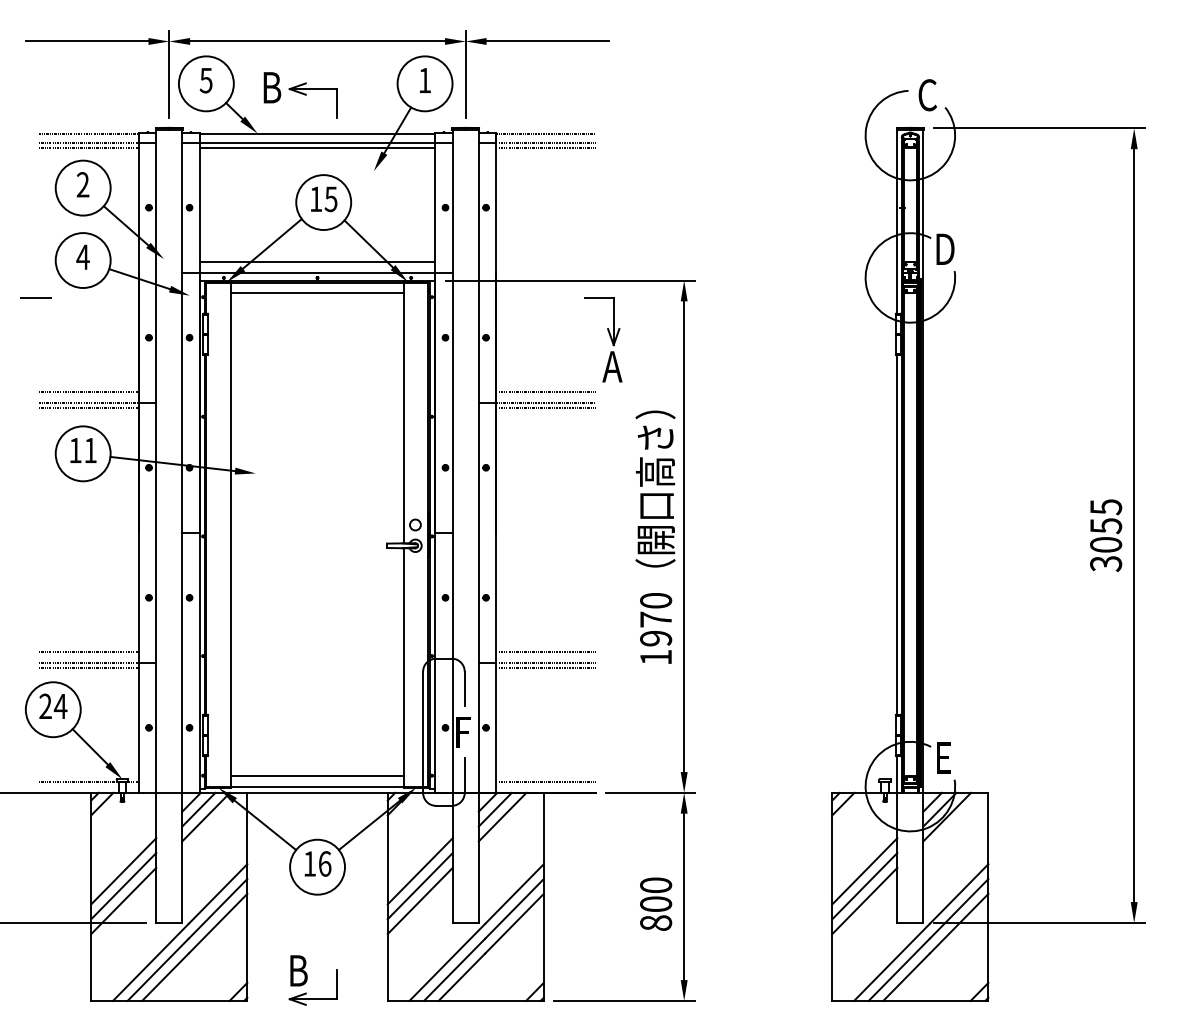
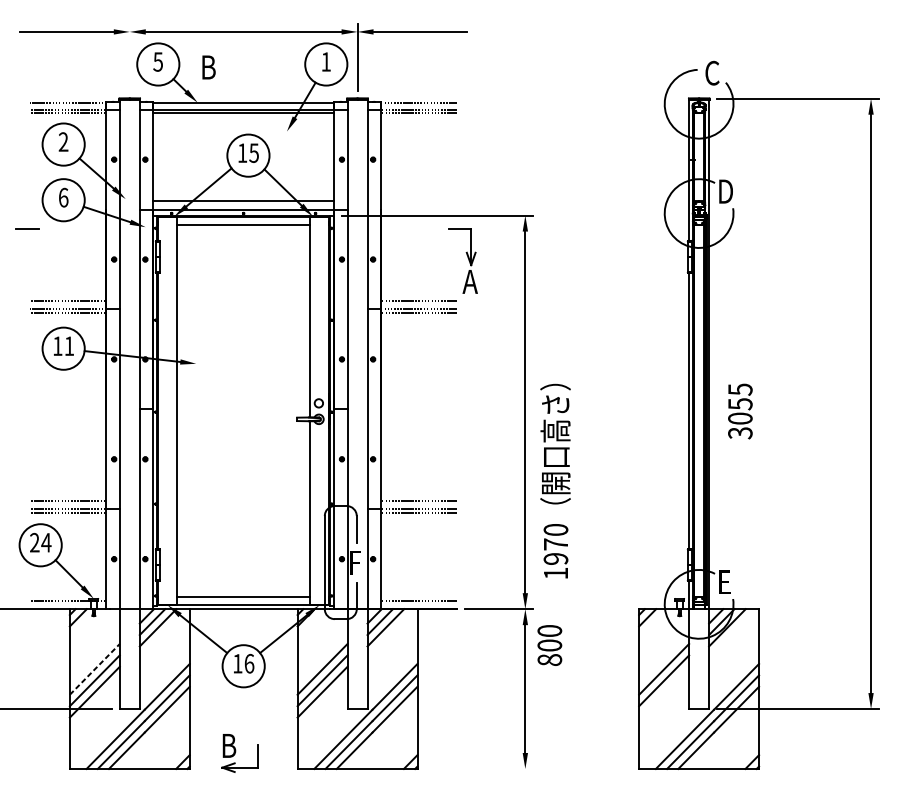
line: (169, 74) -> (129, 57), removed
part: (306, 95) -> (235, 73), removed
text: (82, 257) -> (63, 197), 4 -> 6
text: (1106, 535) -> (740, 411), moved
text: (655, 536) -> (555, 480), moved
line: (124, 870) -> (95, 668), solid -> dashed
line: (864, 900) -> (663, 691), removed
text: (656, 903) -> (550, 644), moved
line: (624, 1000) -> (479, 768), removed

